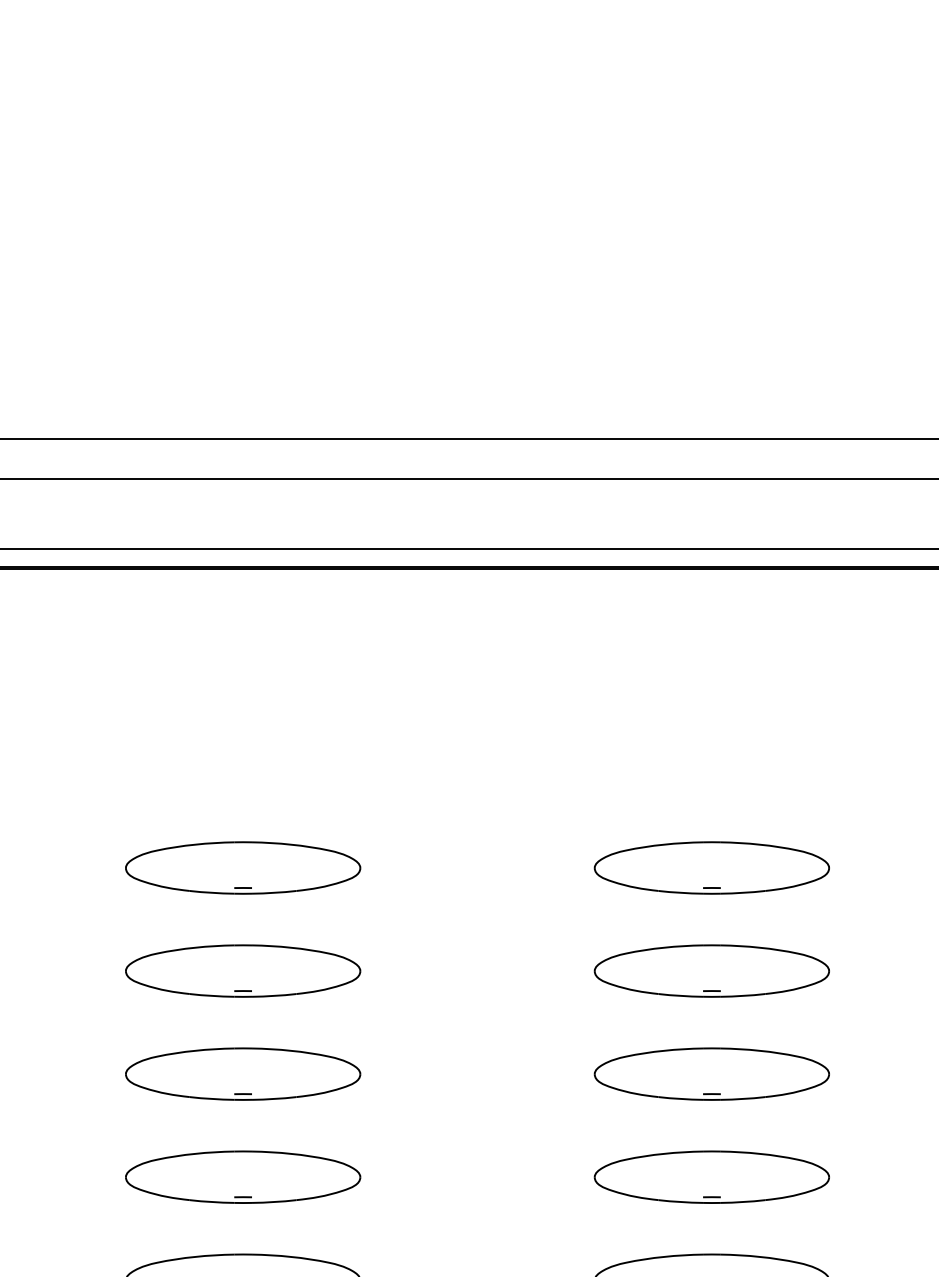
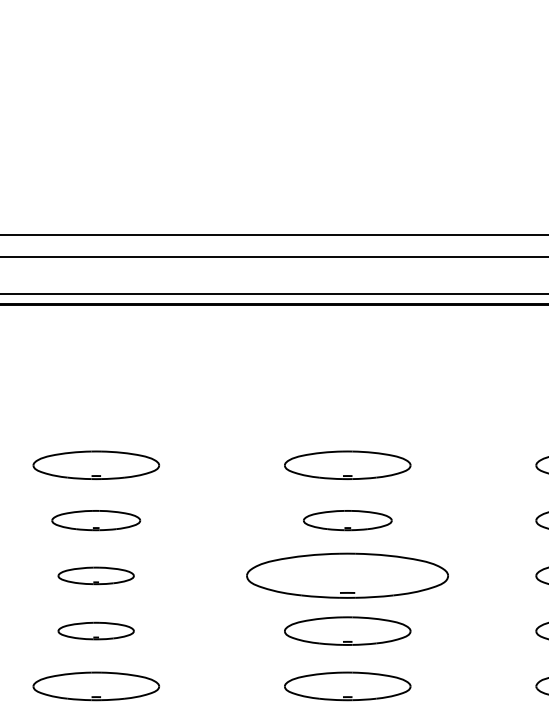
part: (241, 970) -> (95, 520), size x0.7
part: (711, 970) -> (347, 520), size x0.7
part: (241, 1073) -> (95, 575), size x0.6
part: (711, 1073) -> (347, 575), size x1.6
part: (241, 1176) -> (95, 630), size x0.6

